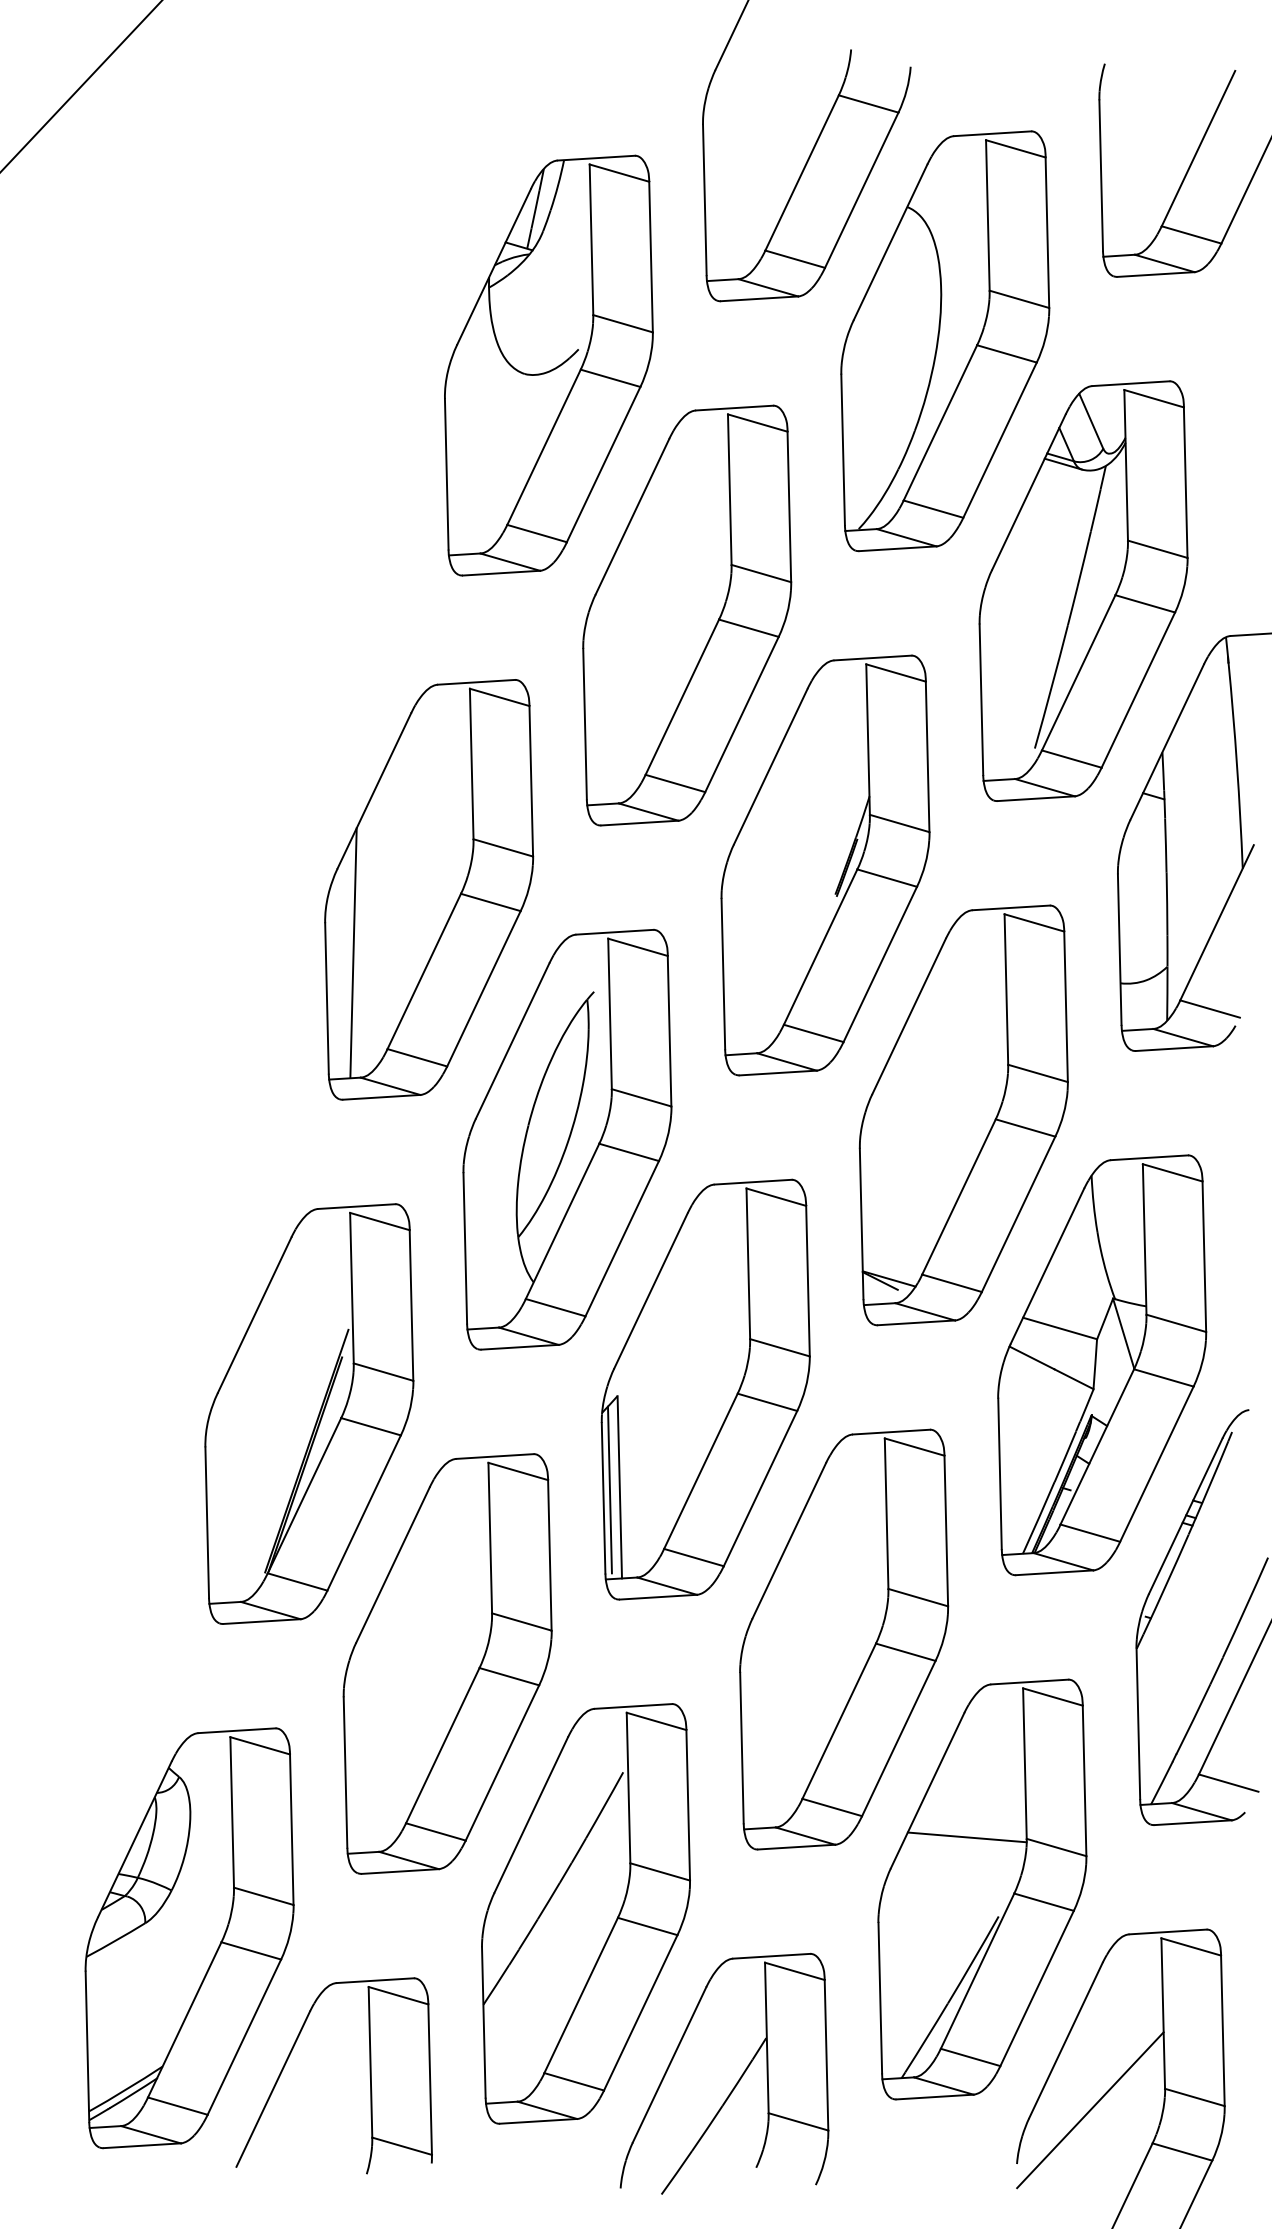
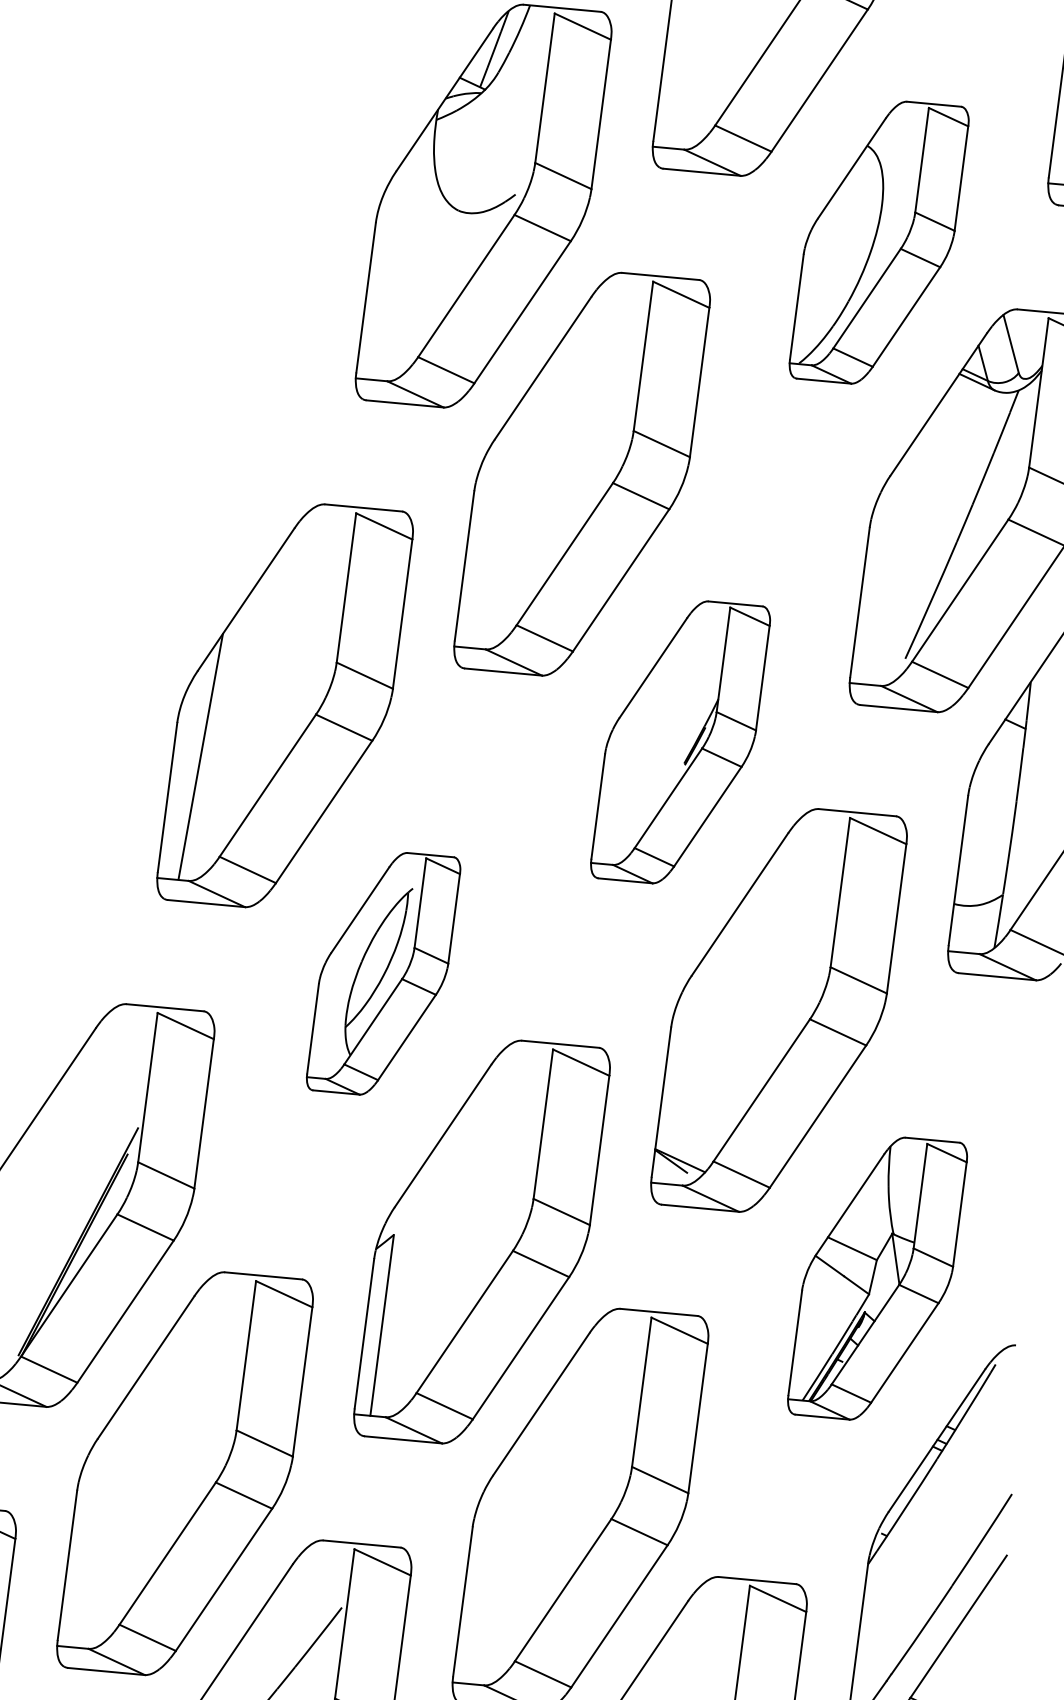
part: (945, 341) -> (879, 242), size x0.7
part: (825, 865) -> (680, 742), size x0.7
part: (567, 1139) -> (383, 973), size x0.6
part: (1102, 1365) -> (877, 1278), size x0.7
line: (609, 1489) -> (371, 1325), removed

